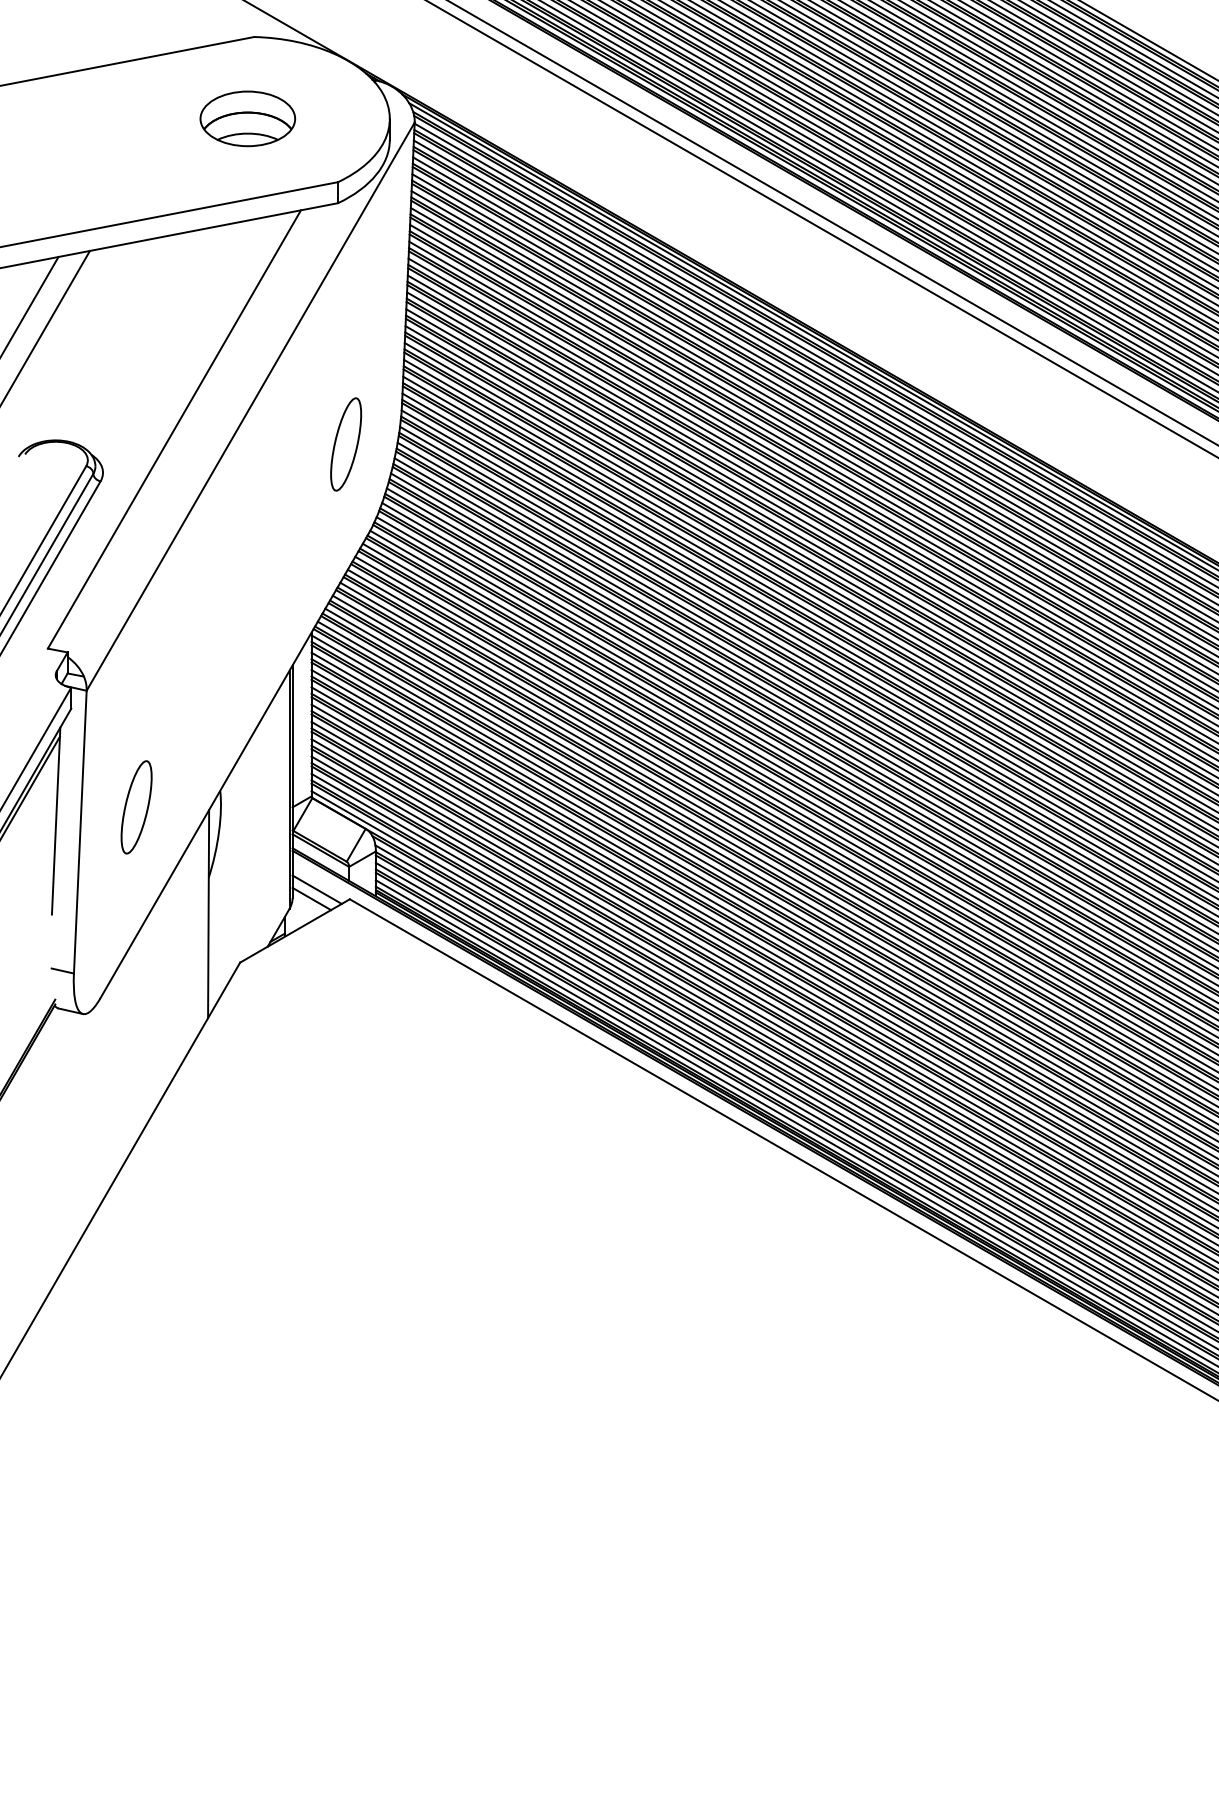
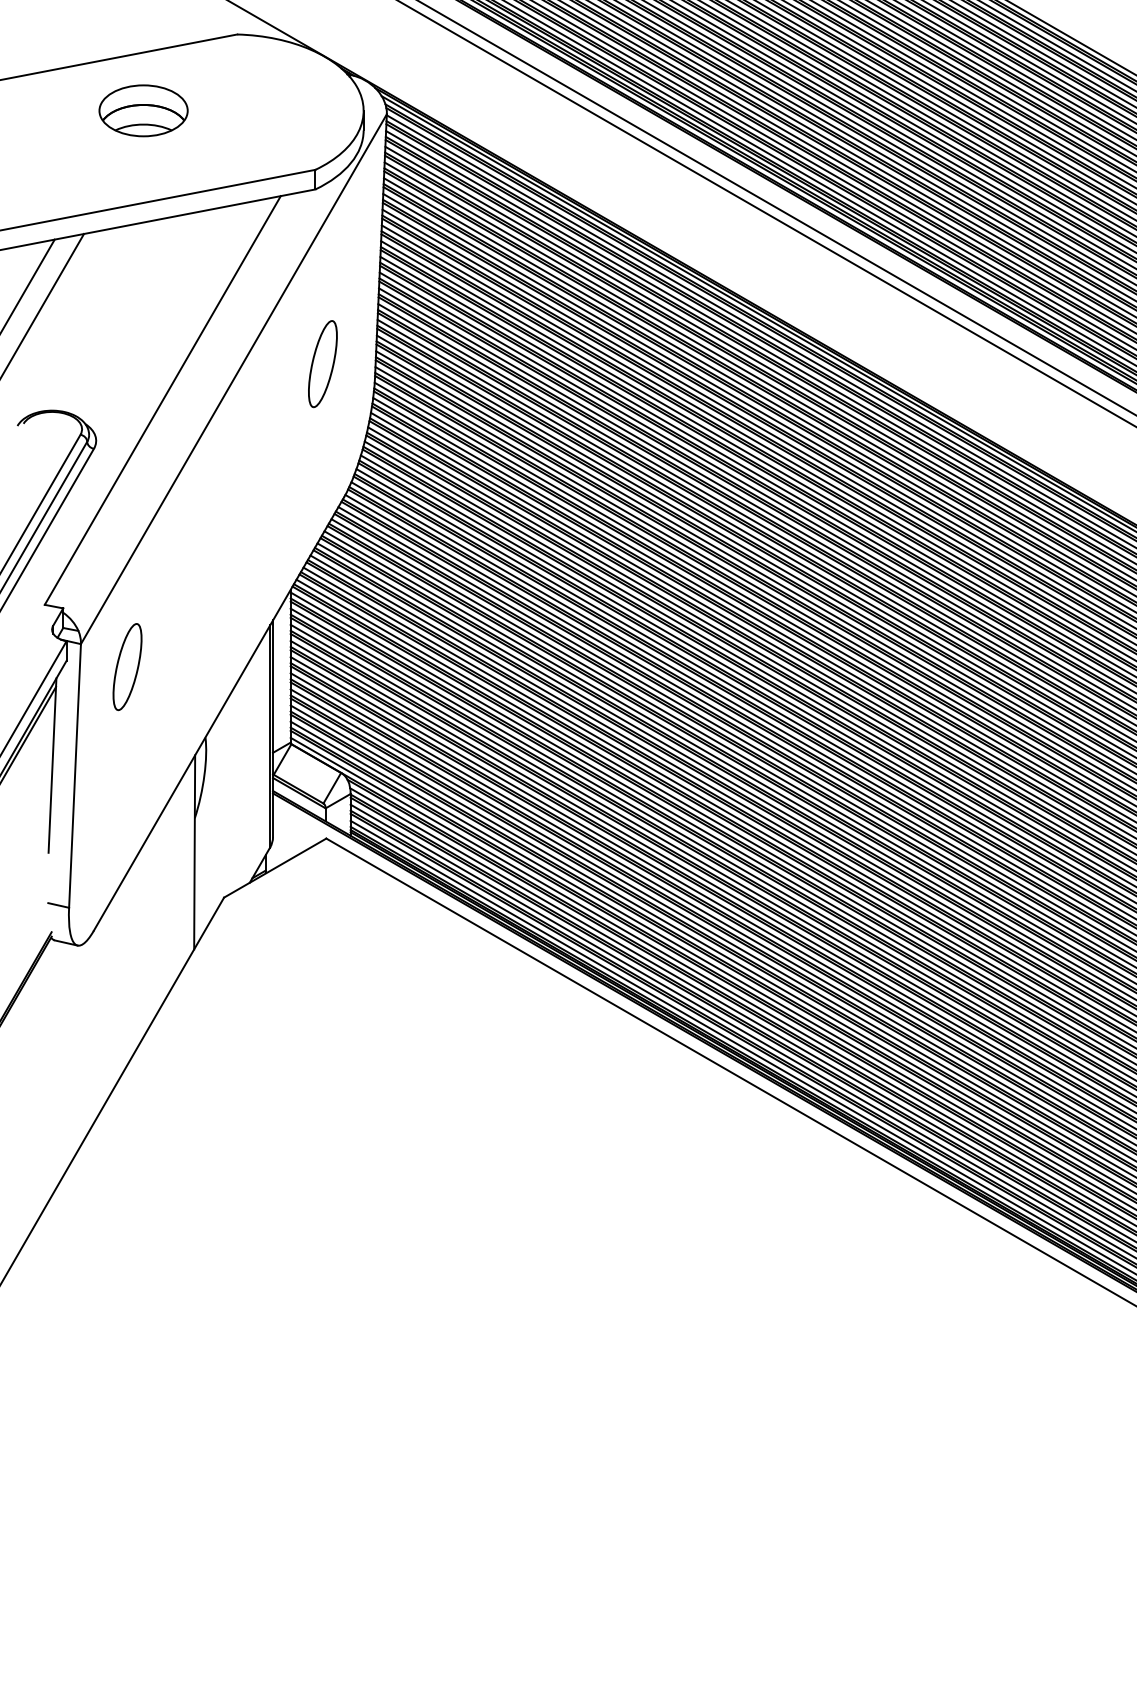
part: (247, 118) -> (143, 110), moved
part: (346, 444) -> (323, 364), moved
part: (136, 807) -> (127, 667), moved
line: (316, 889) -> (295, 829), removed
line: (311, 898) -> (290, 837), removed

